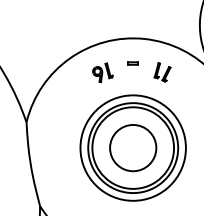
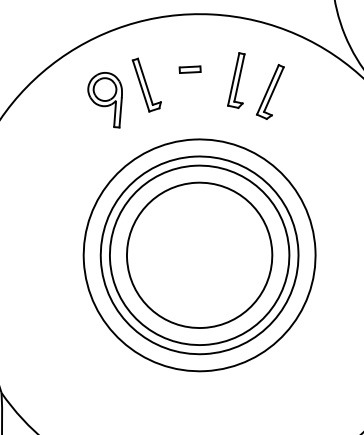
part: (102, 72) -> (123, 92), size x1.67
part: (162, 72) -> (255, 86), size x1.67
circle: (133, 148) -> (200, 256), size x1.43

